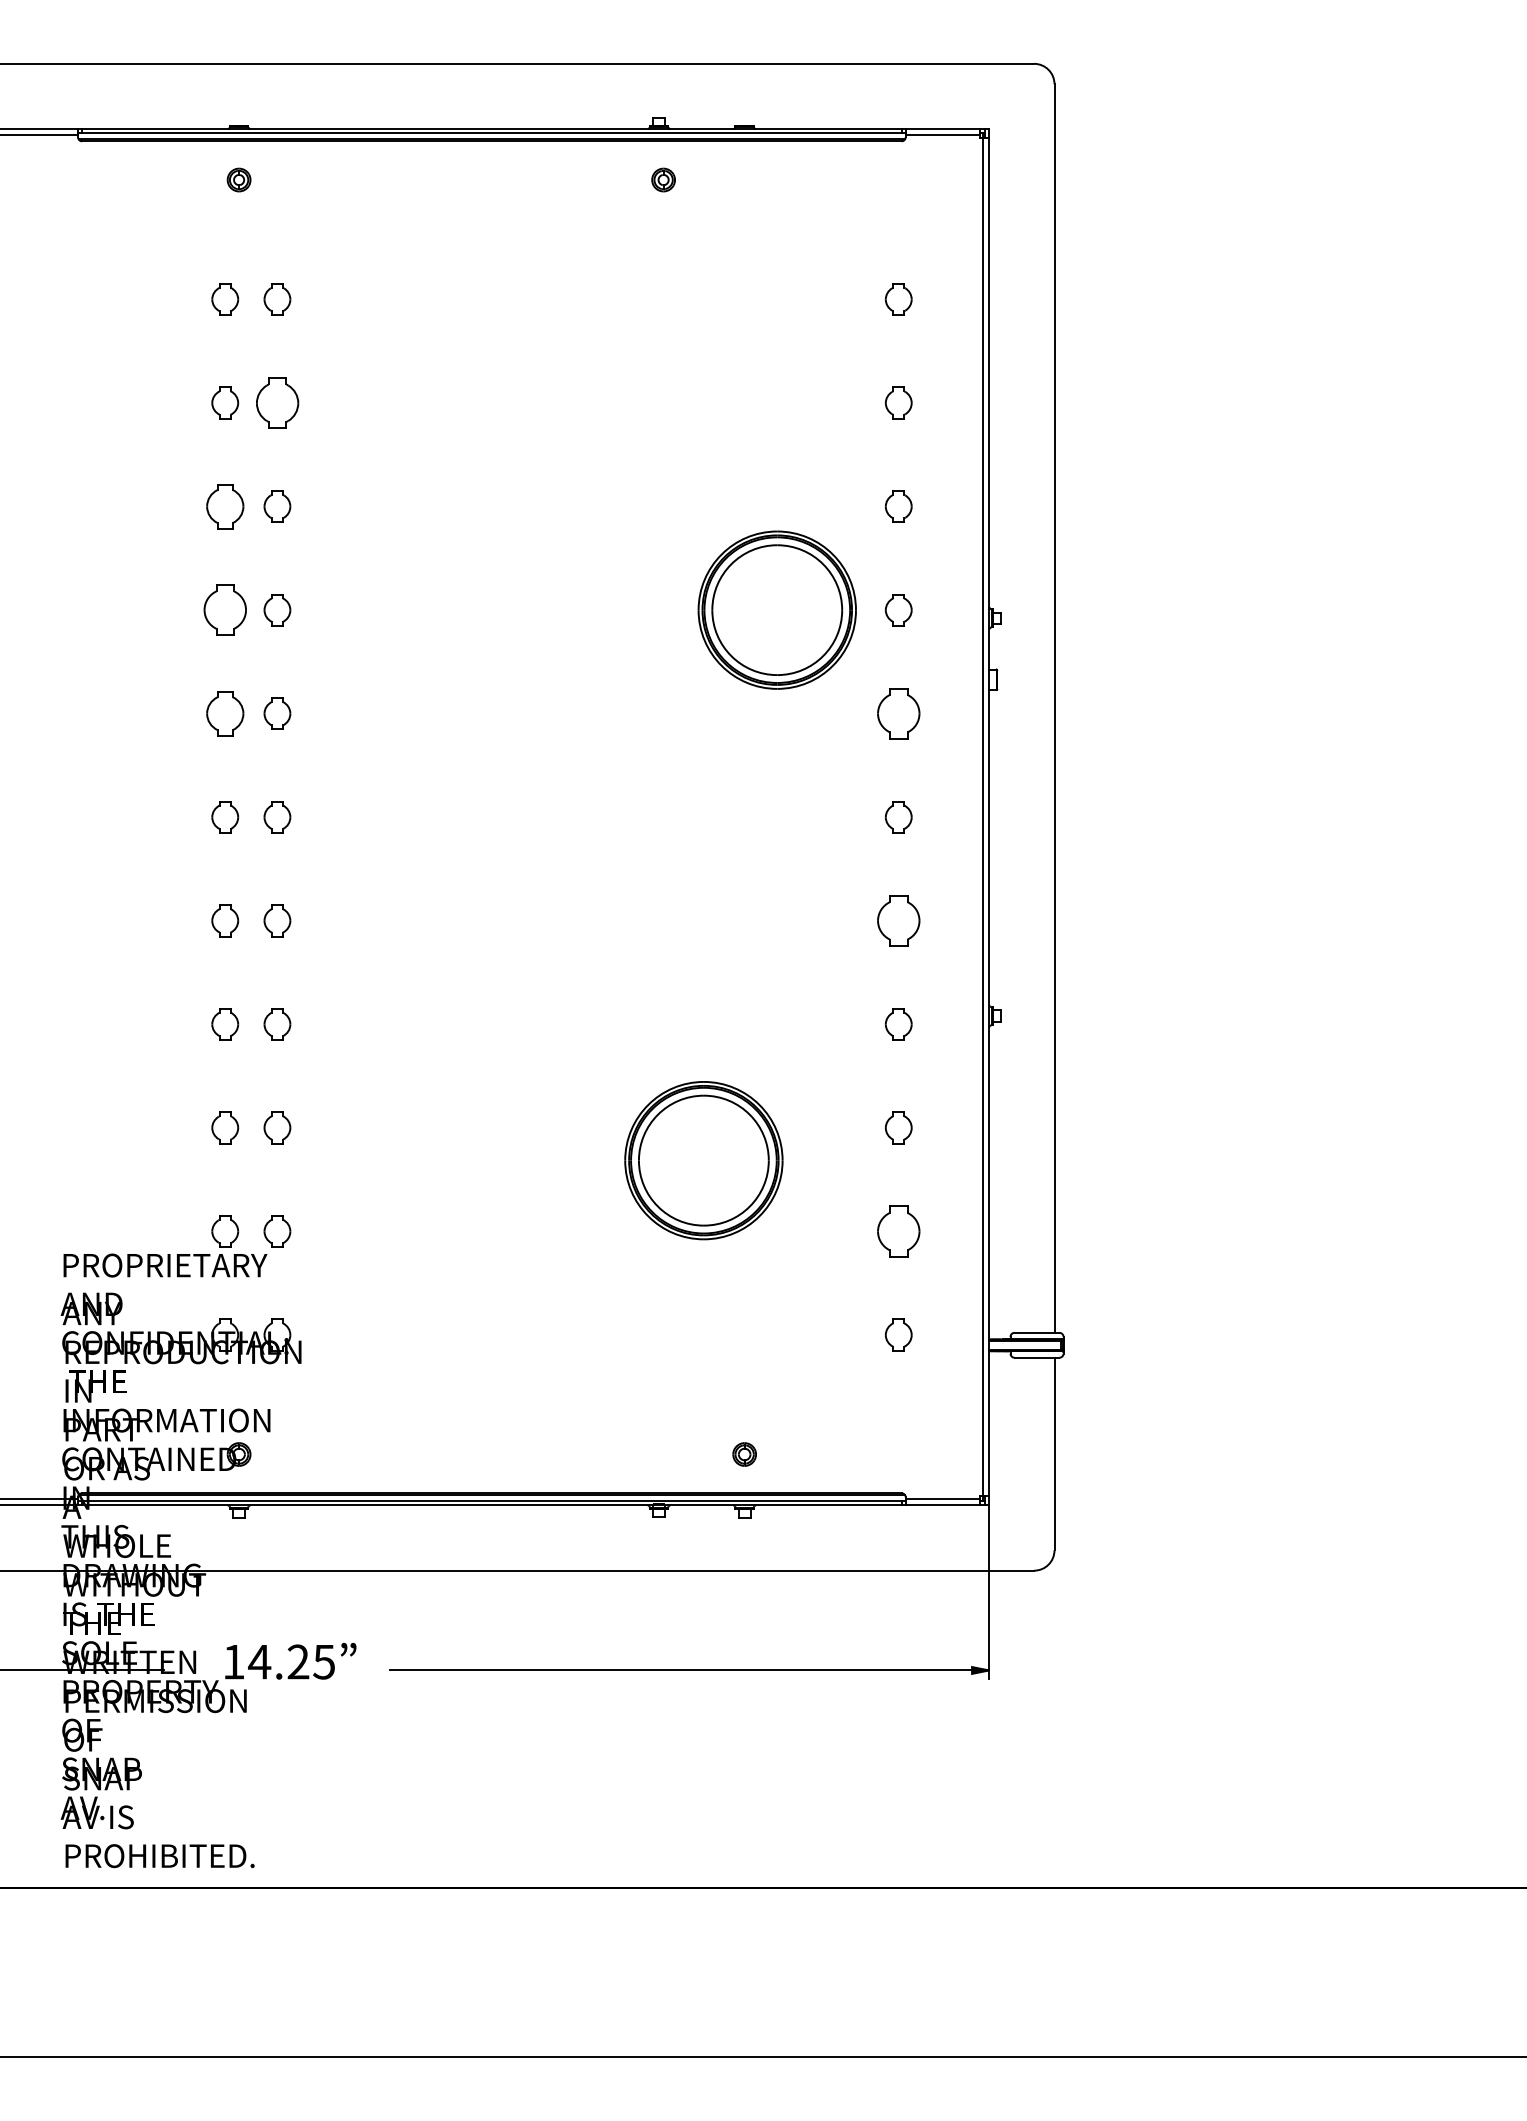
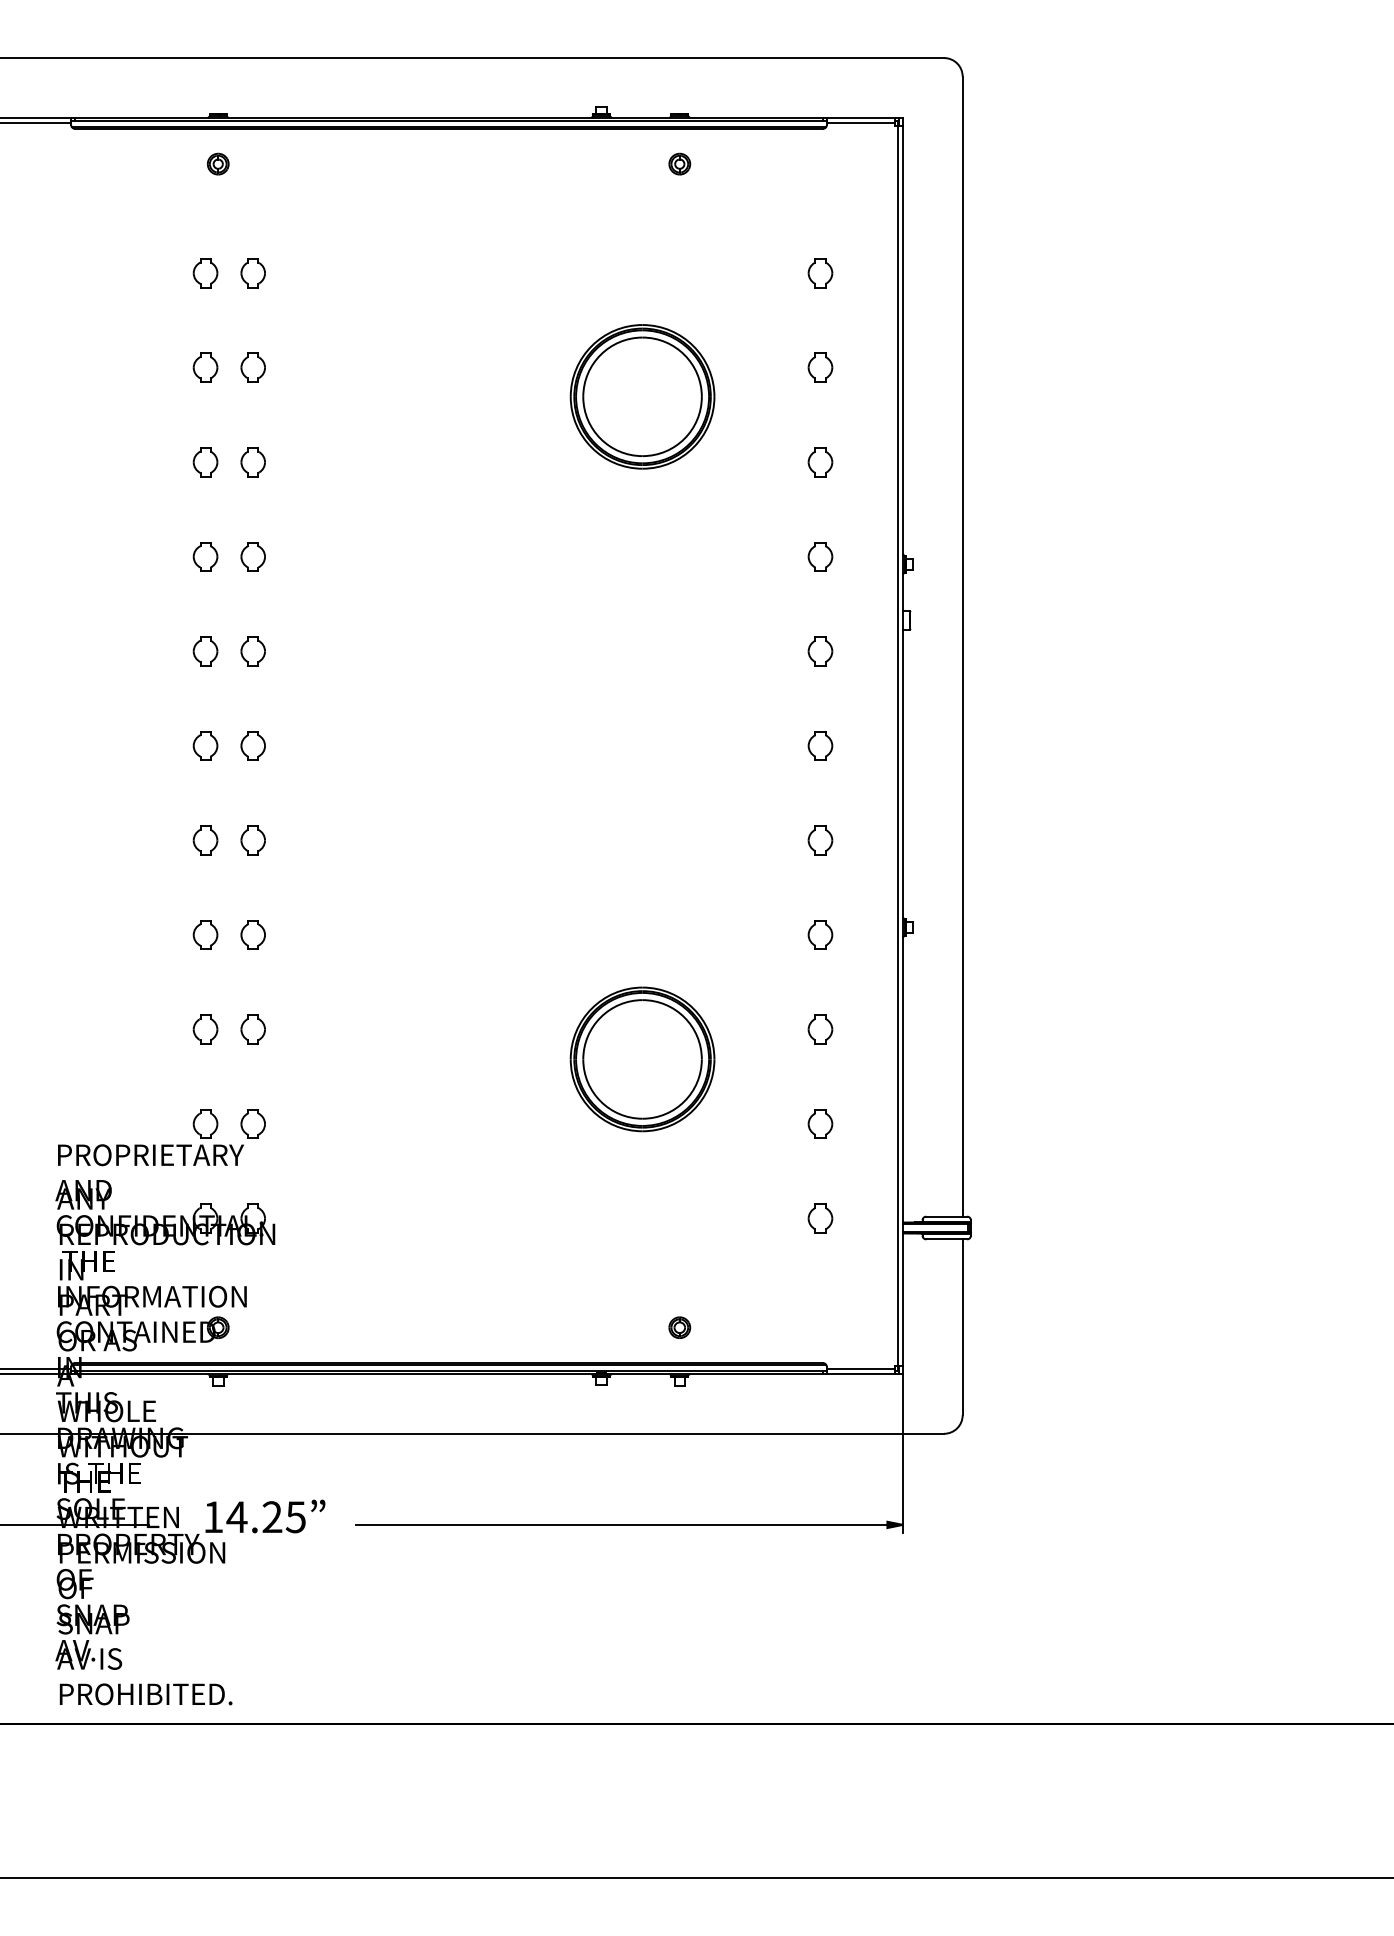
part: (663, 179) -> (679, 163), moved
part: (276, 402) -> (252, 367), size x0.62
part: (225, 506) -> (205, 462), size x0.71
part: (225, 609) -> (205, 556), size x0.62
part: (777, 609) -> (642, 396), moved
part: (225, 713) -> (205, 651), size x0.71
part: (898, 713) -> (820, 651), size x0.62
part: (898, 920) -> (820, 840), size x0.62
part: (898, 1230) -> (820, 1123), size x0.62

